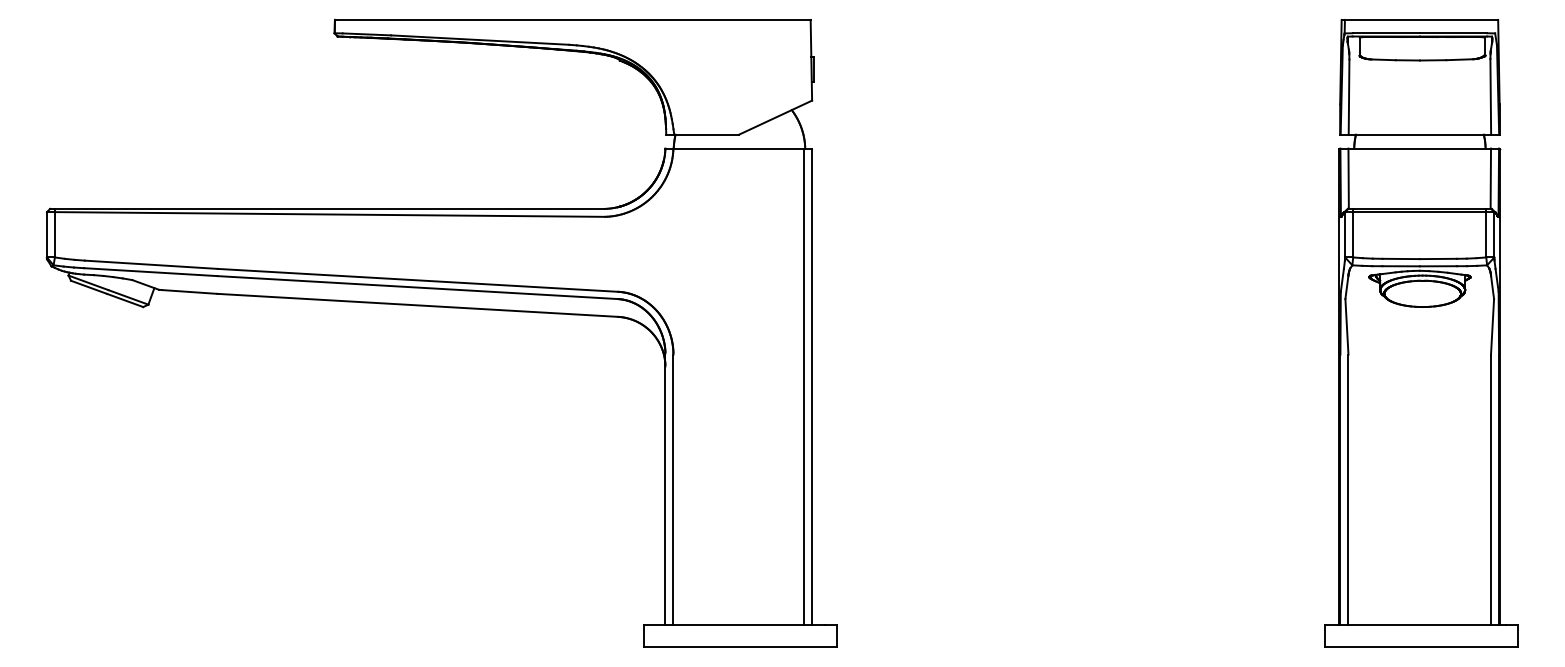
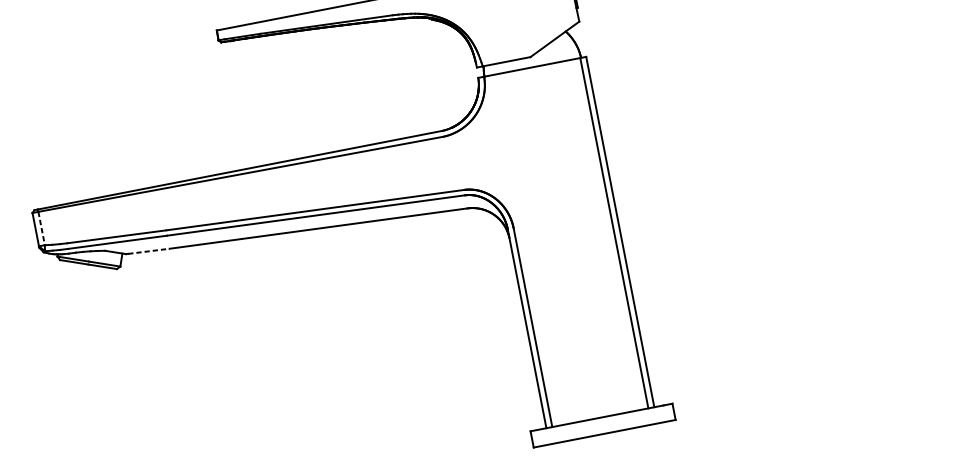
line: (54, 234) -> (41, 228), solid -> dashed
line: (189, 291) -> (148, 251), solid -> dashed

